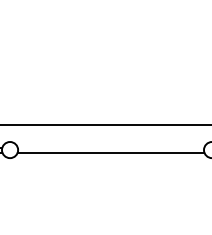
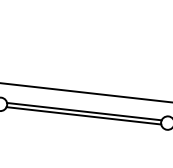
line: (110, 147) -> (83, 111), added

